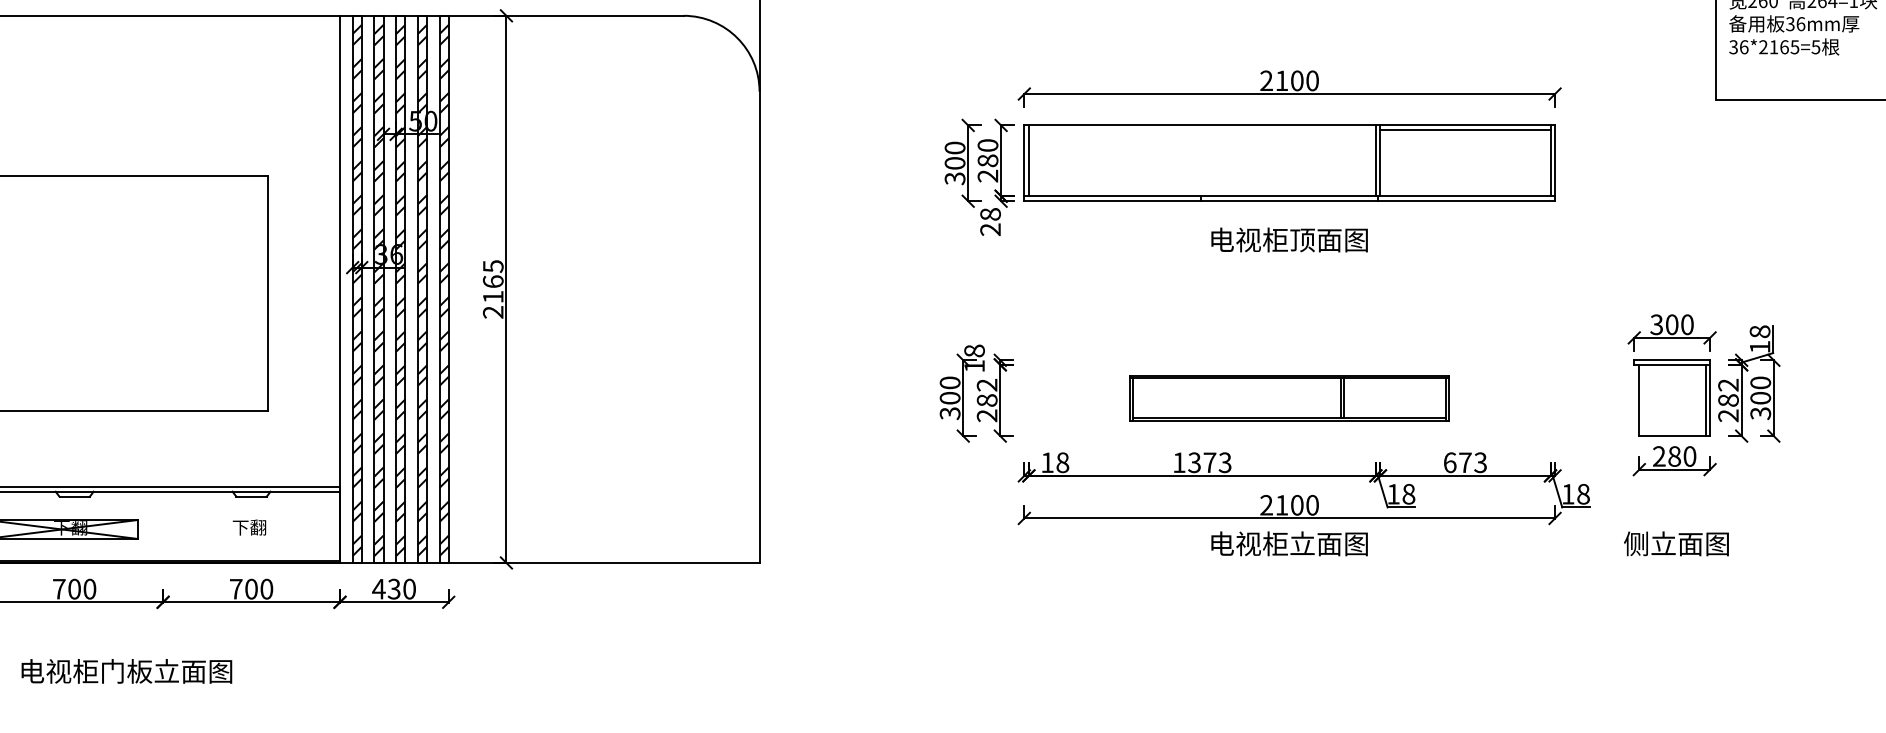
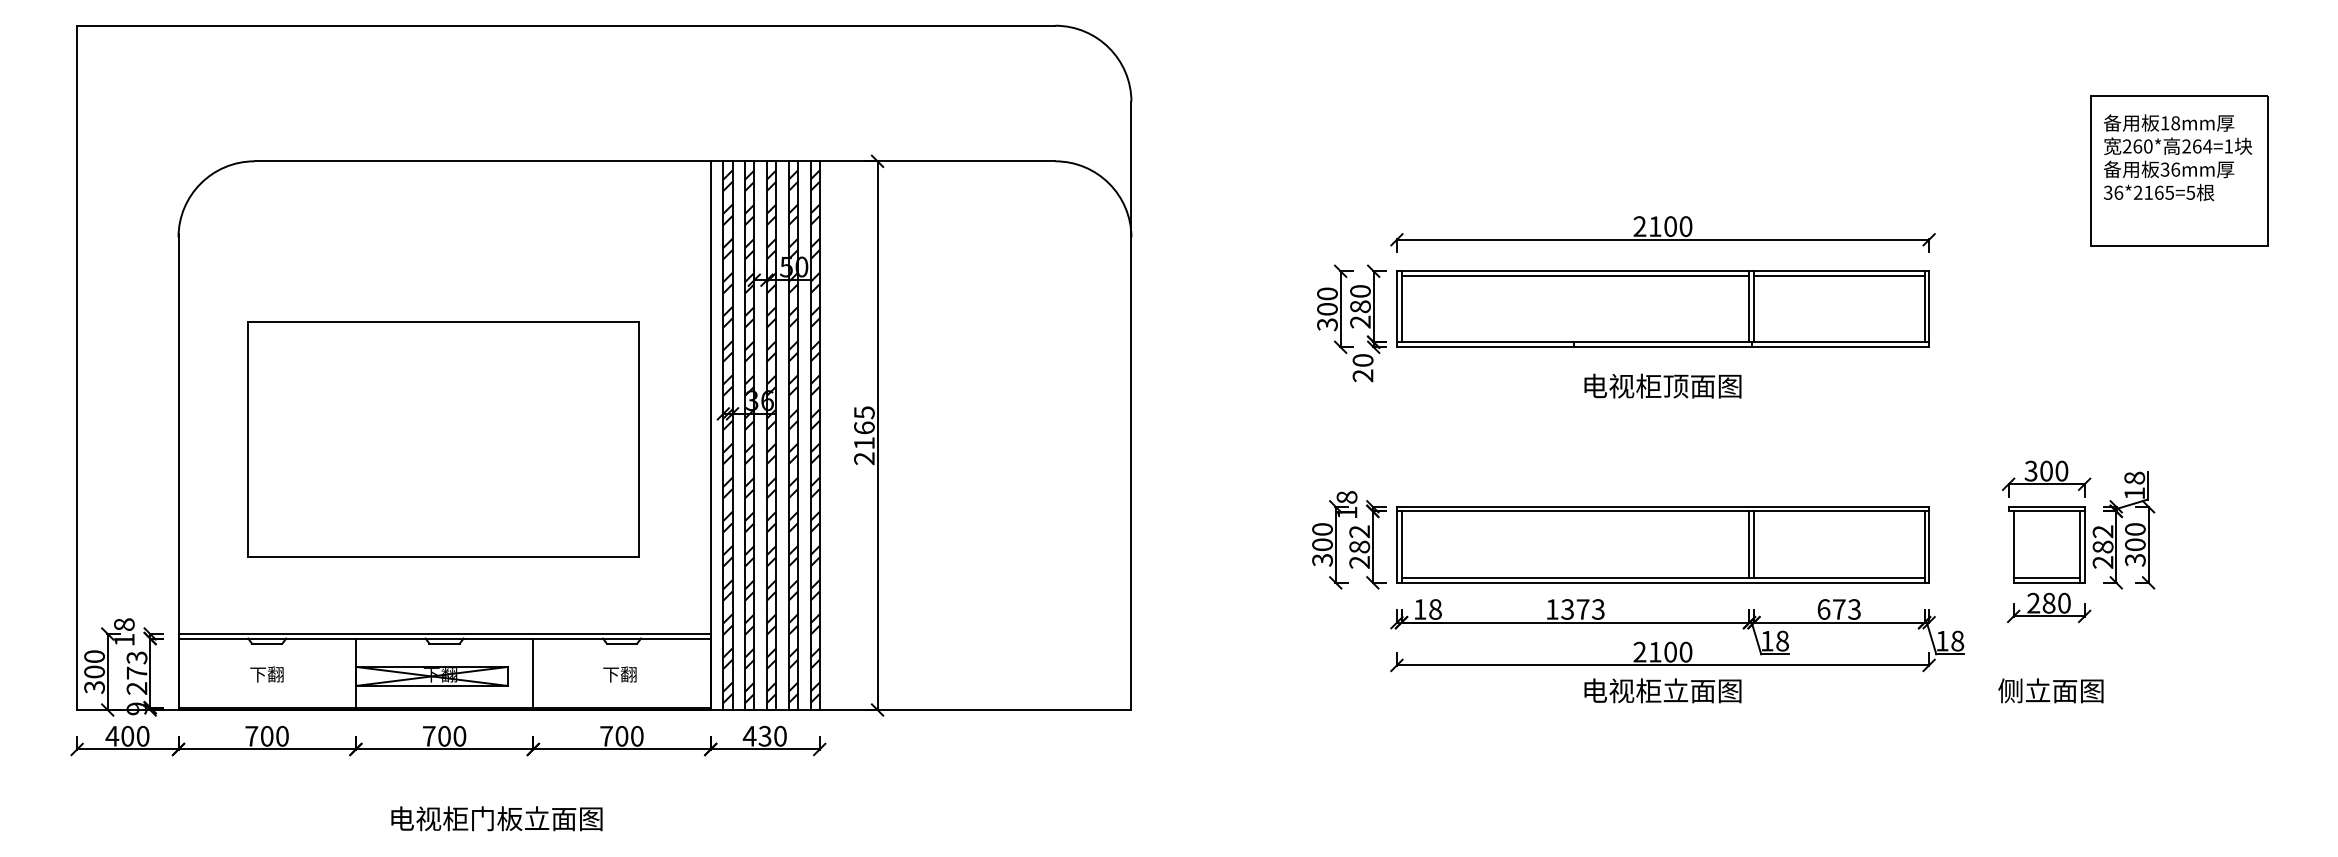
line: (1202, 129) -> (1575, 275), added
text: (990, 214) -> (1363, 360), 28 -> 20
part: (1289, 397) -> (1662, 544), size x1.67
line: (1672, 431) -> (2046, 578), added
line: (163, 525) -> (533, 672), added

